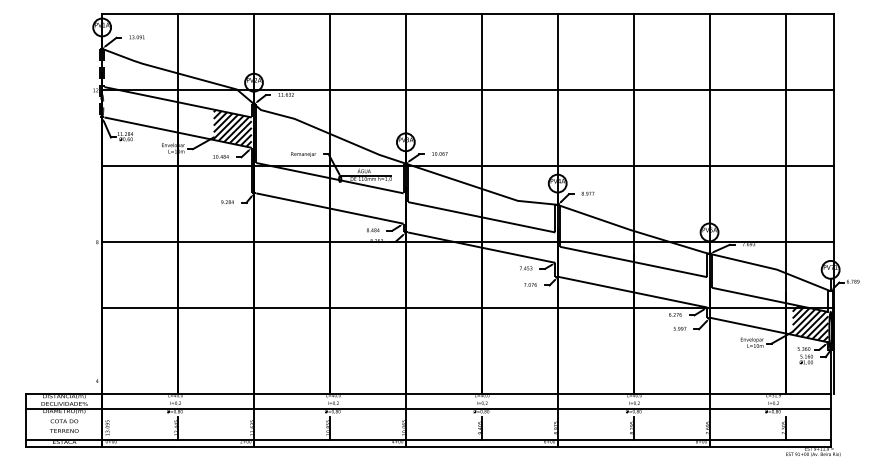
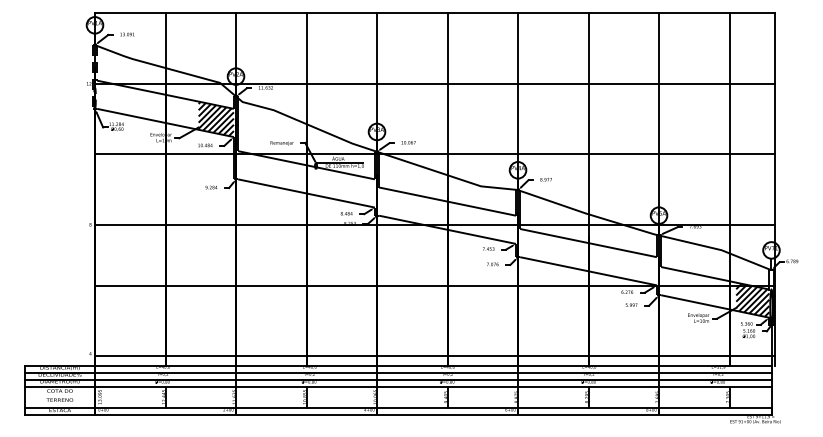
line: (467, 384) -> (434, 356), added
line: (427, 401) -> (397, 372), added
line: (427, 416) -> (397, 386), added

